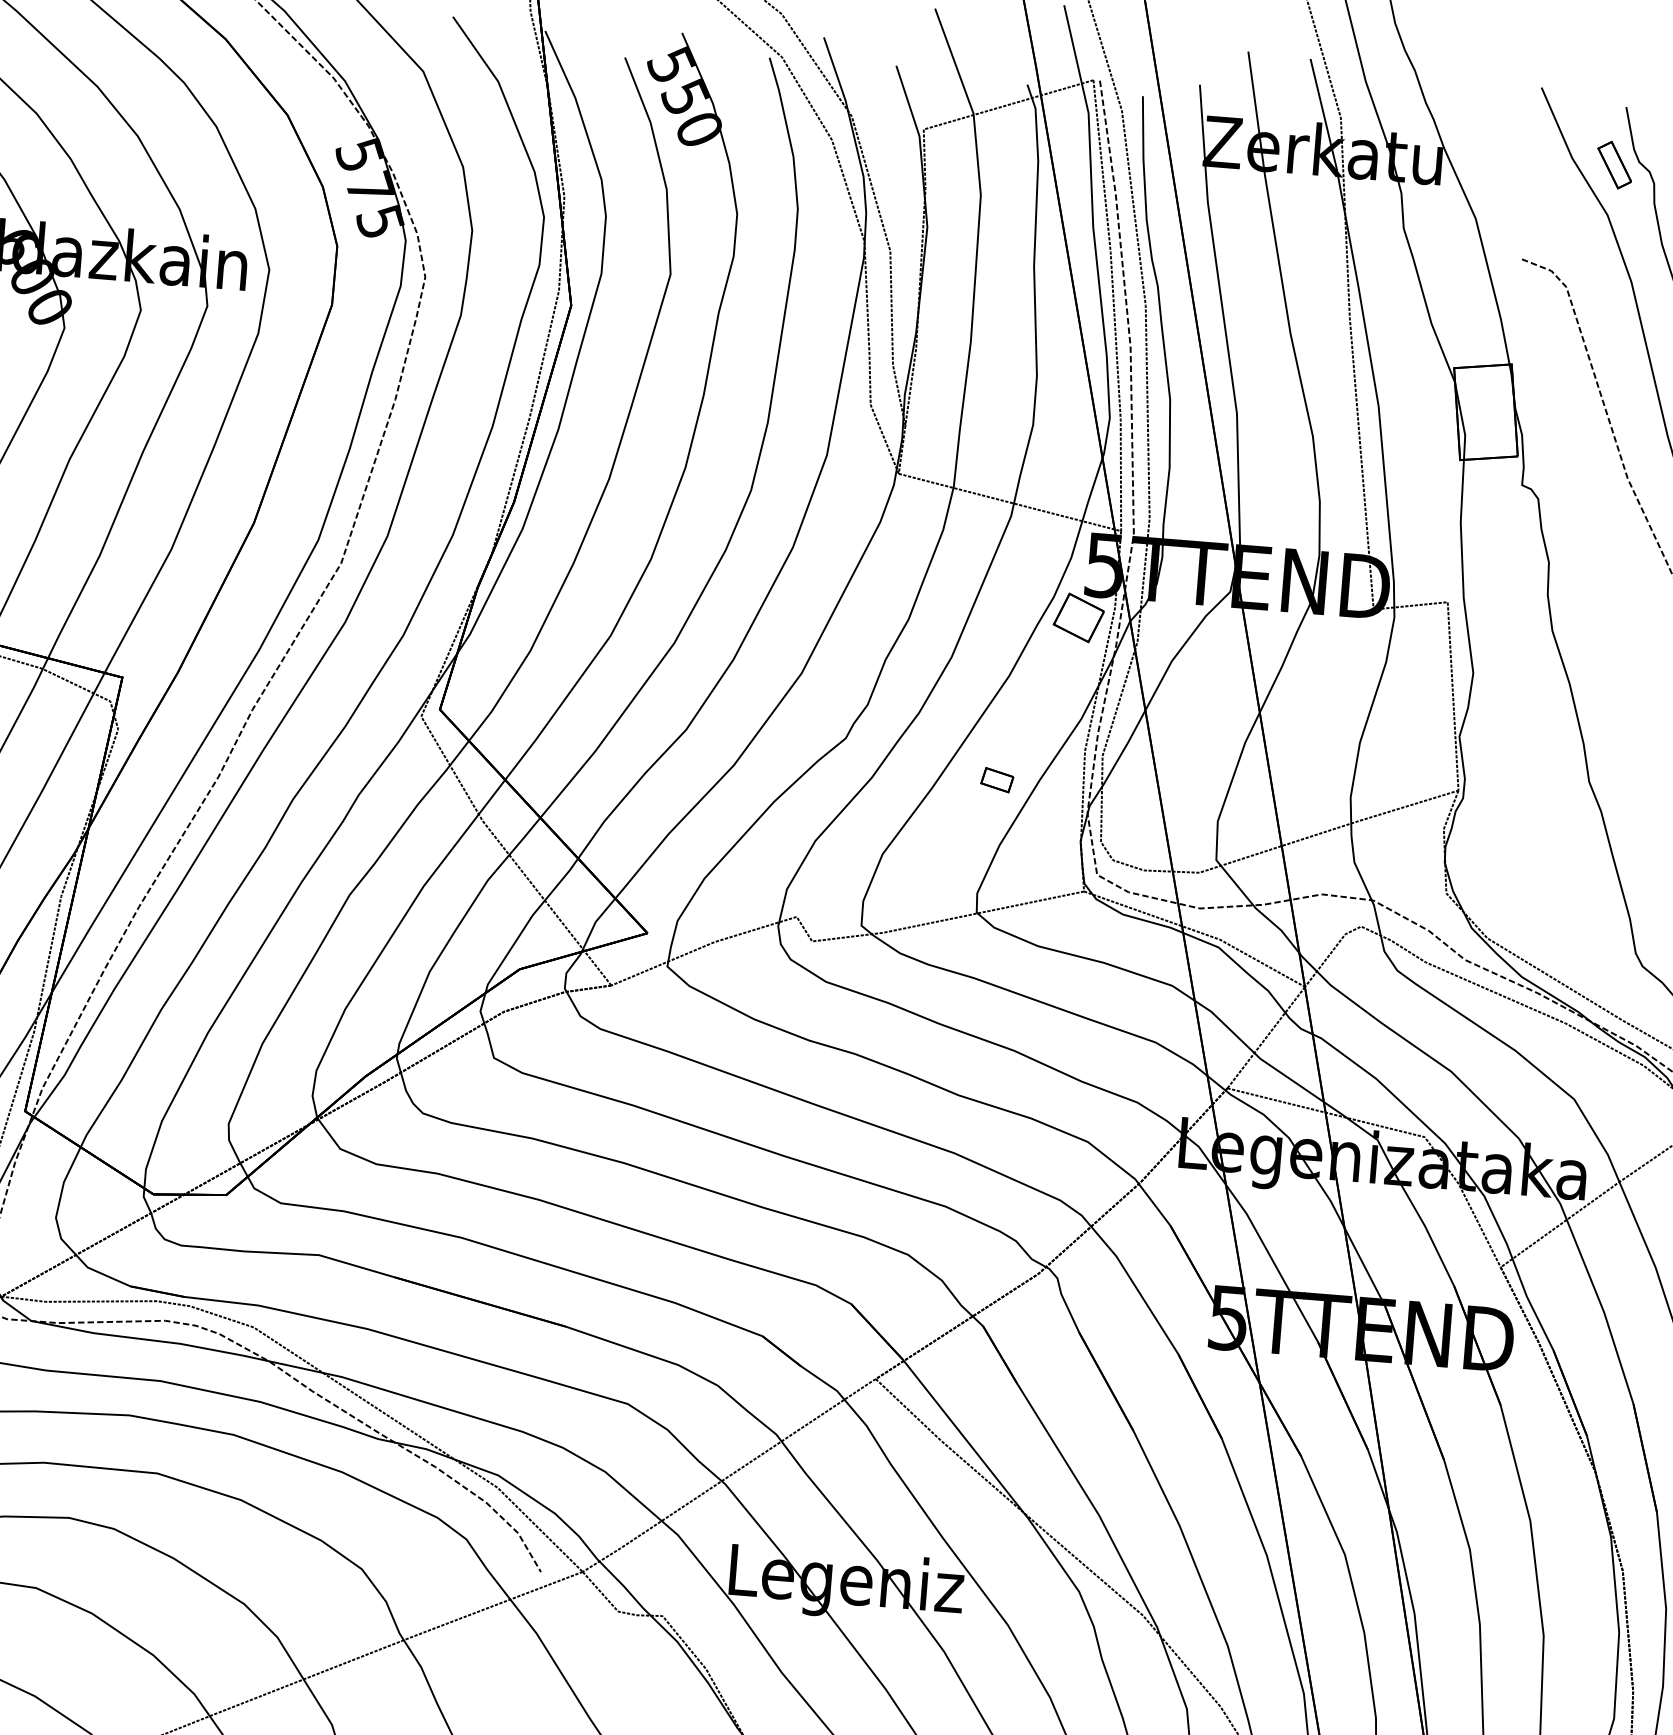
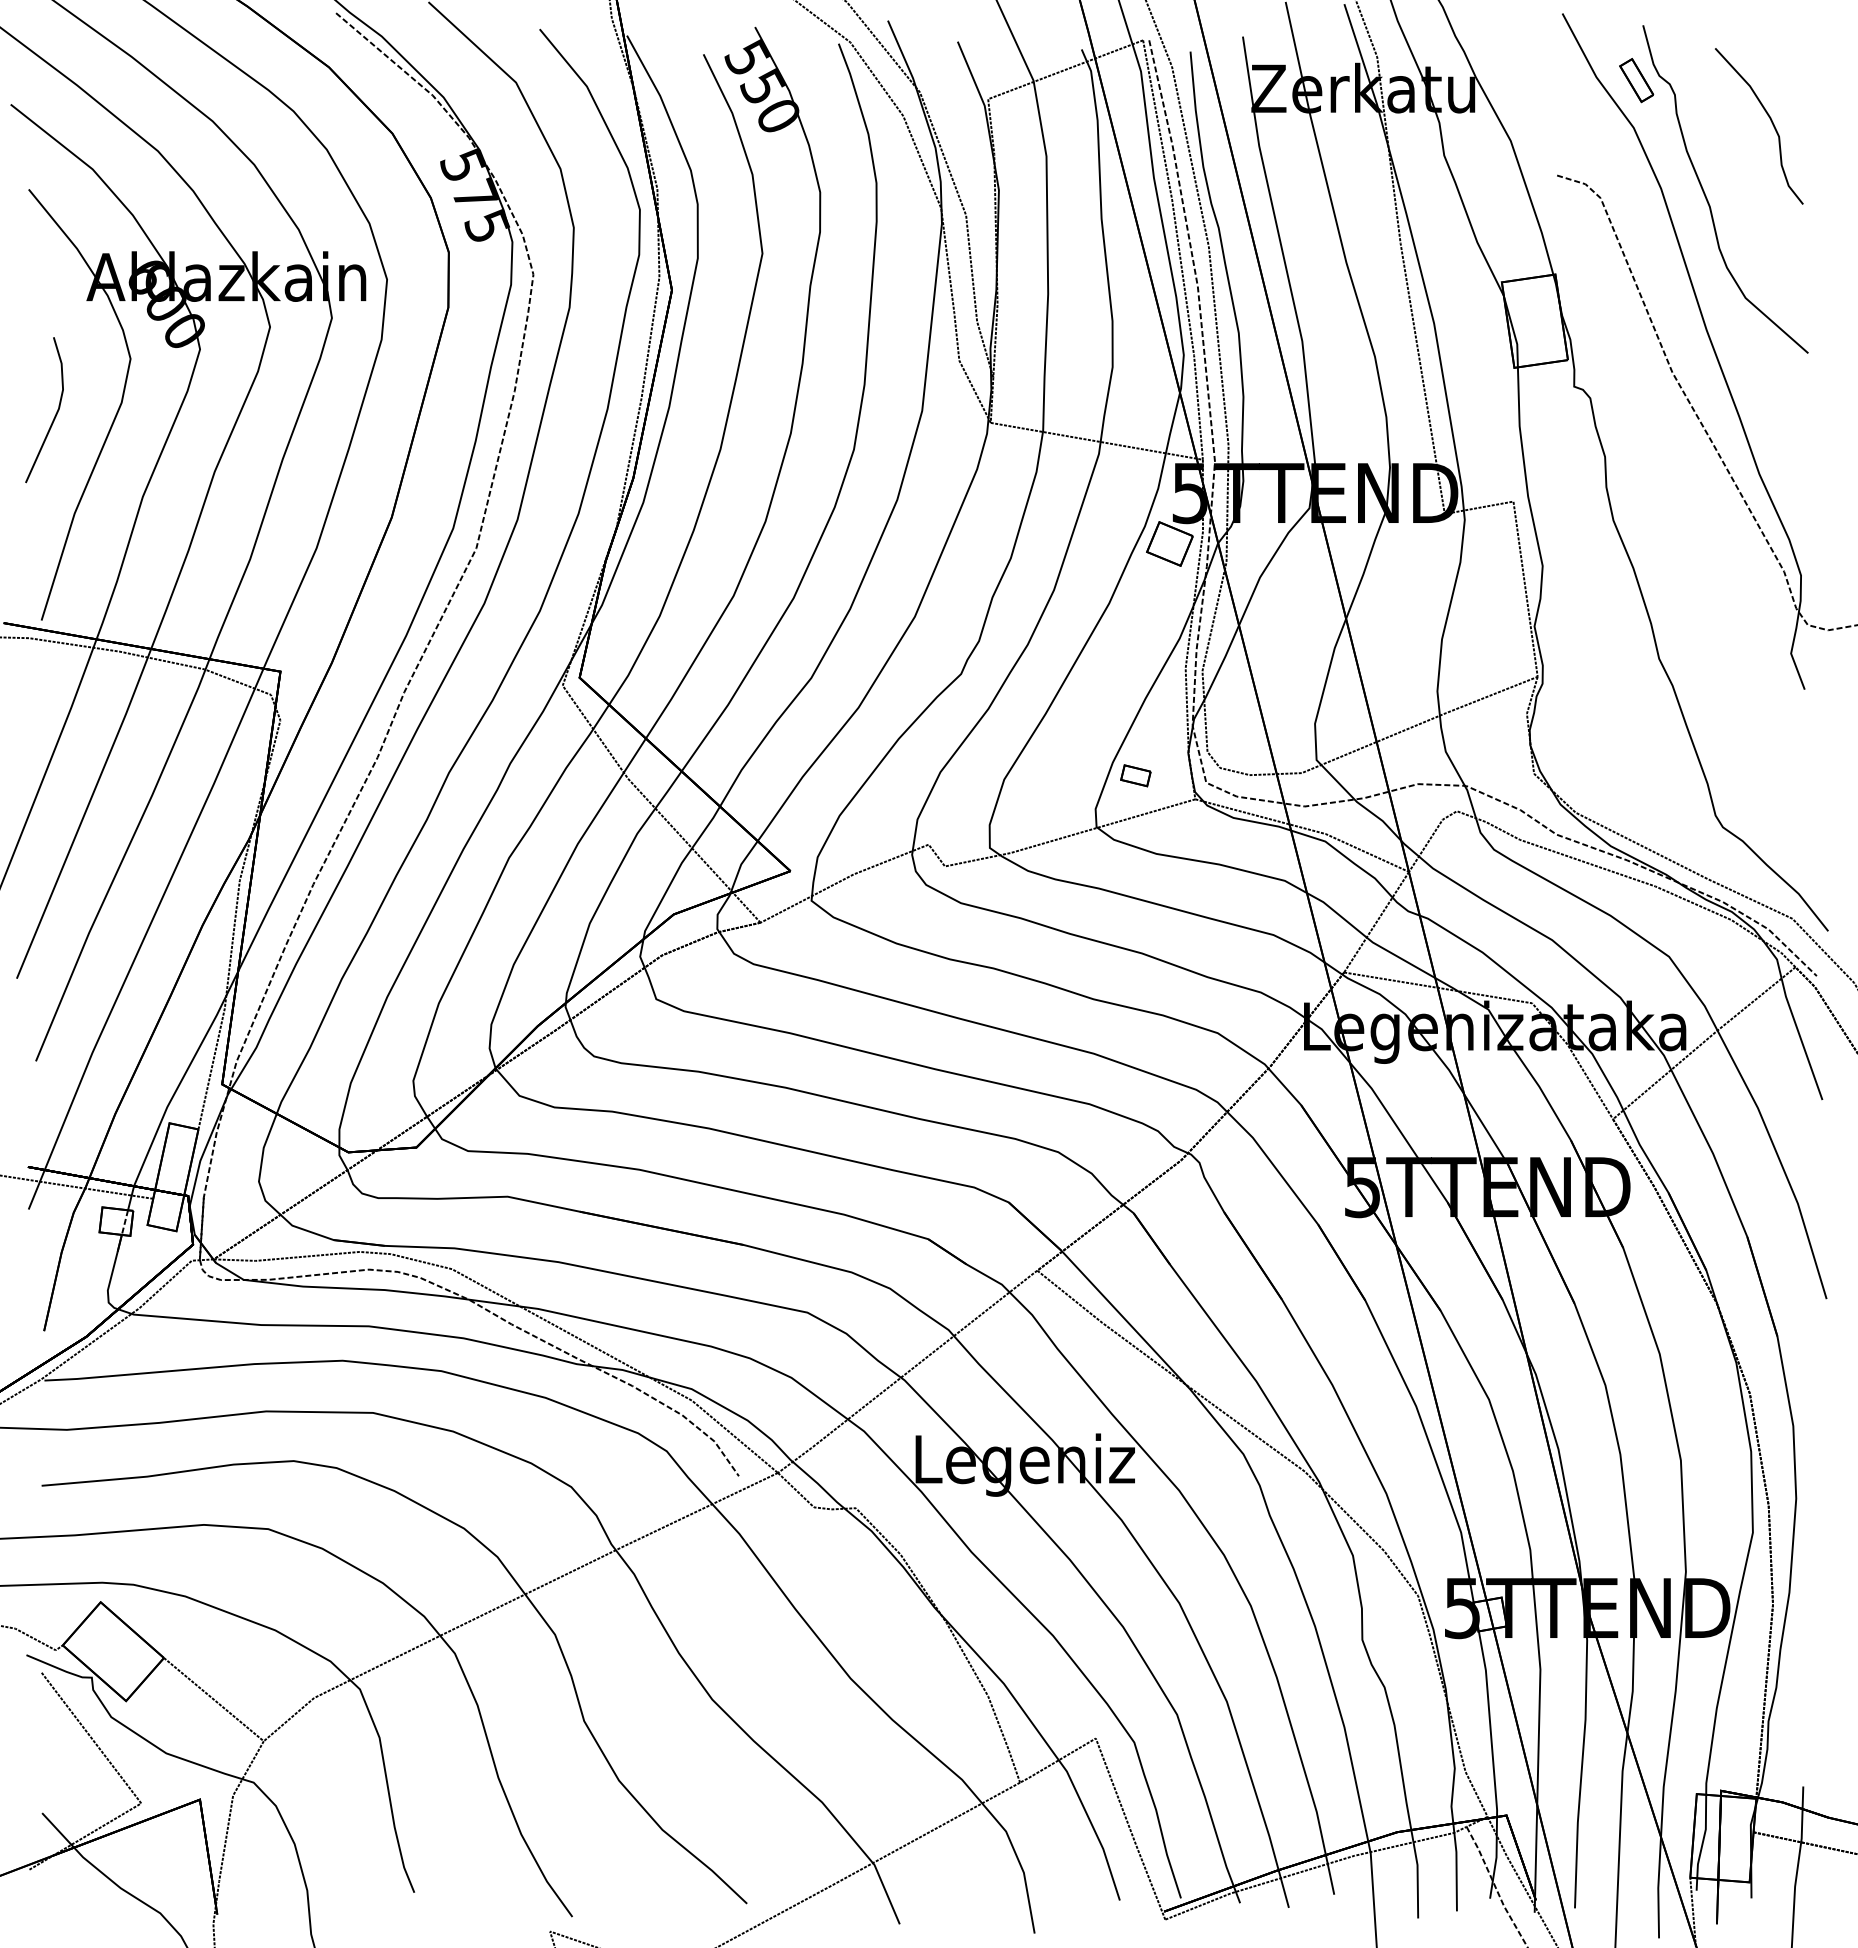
part: (996, 779) -> (1135, 775), moved

